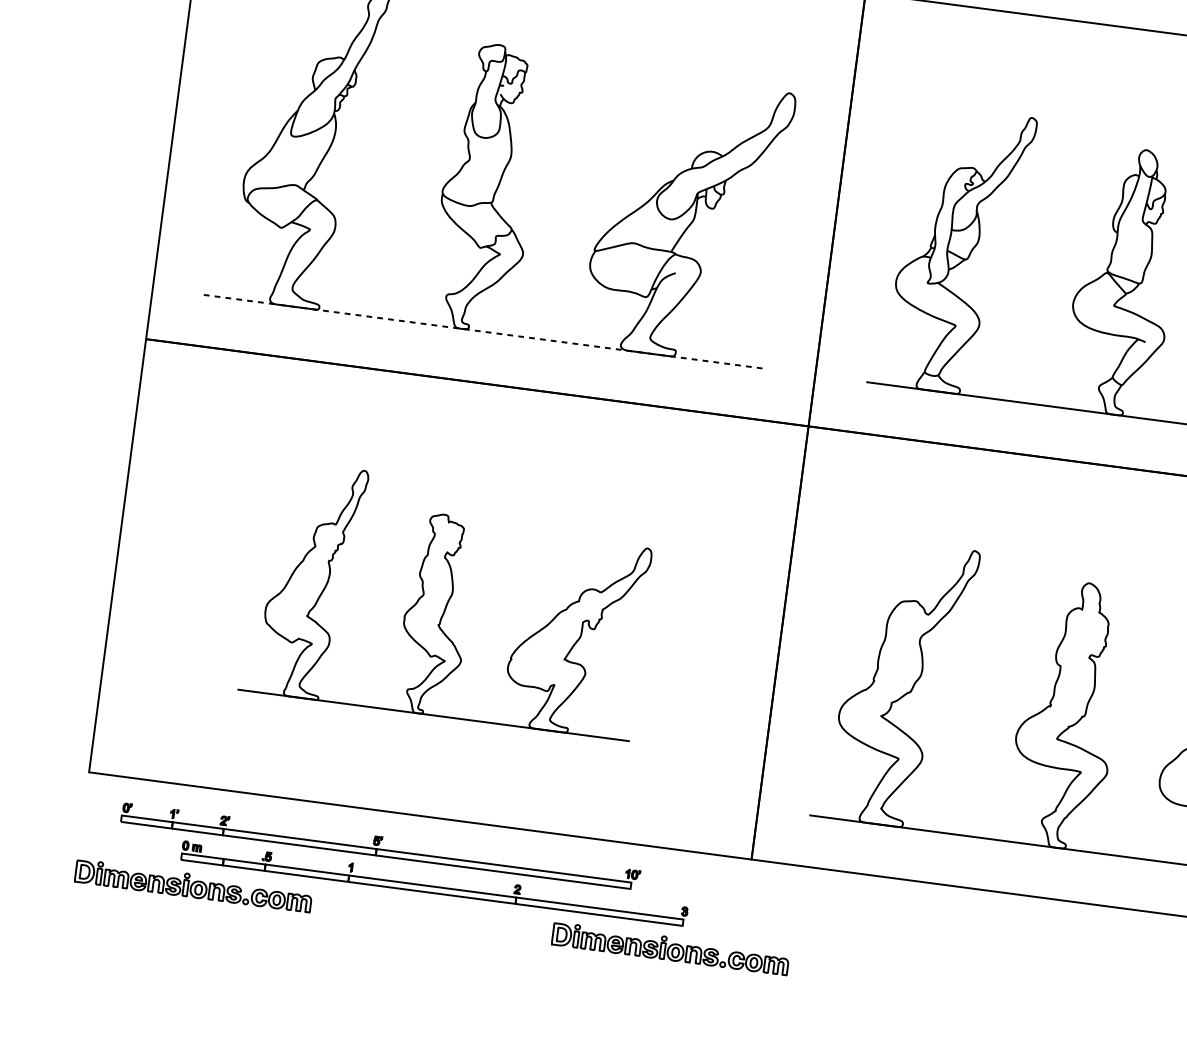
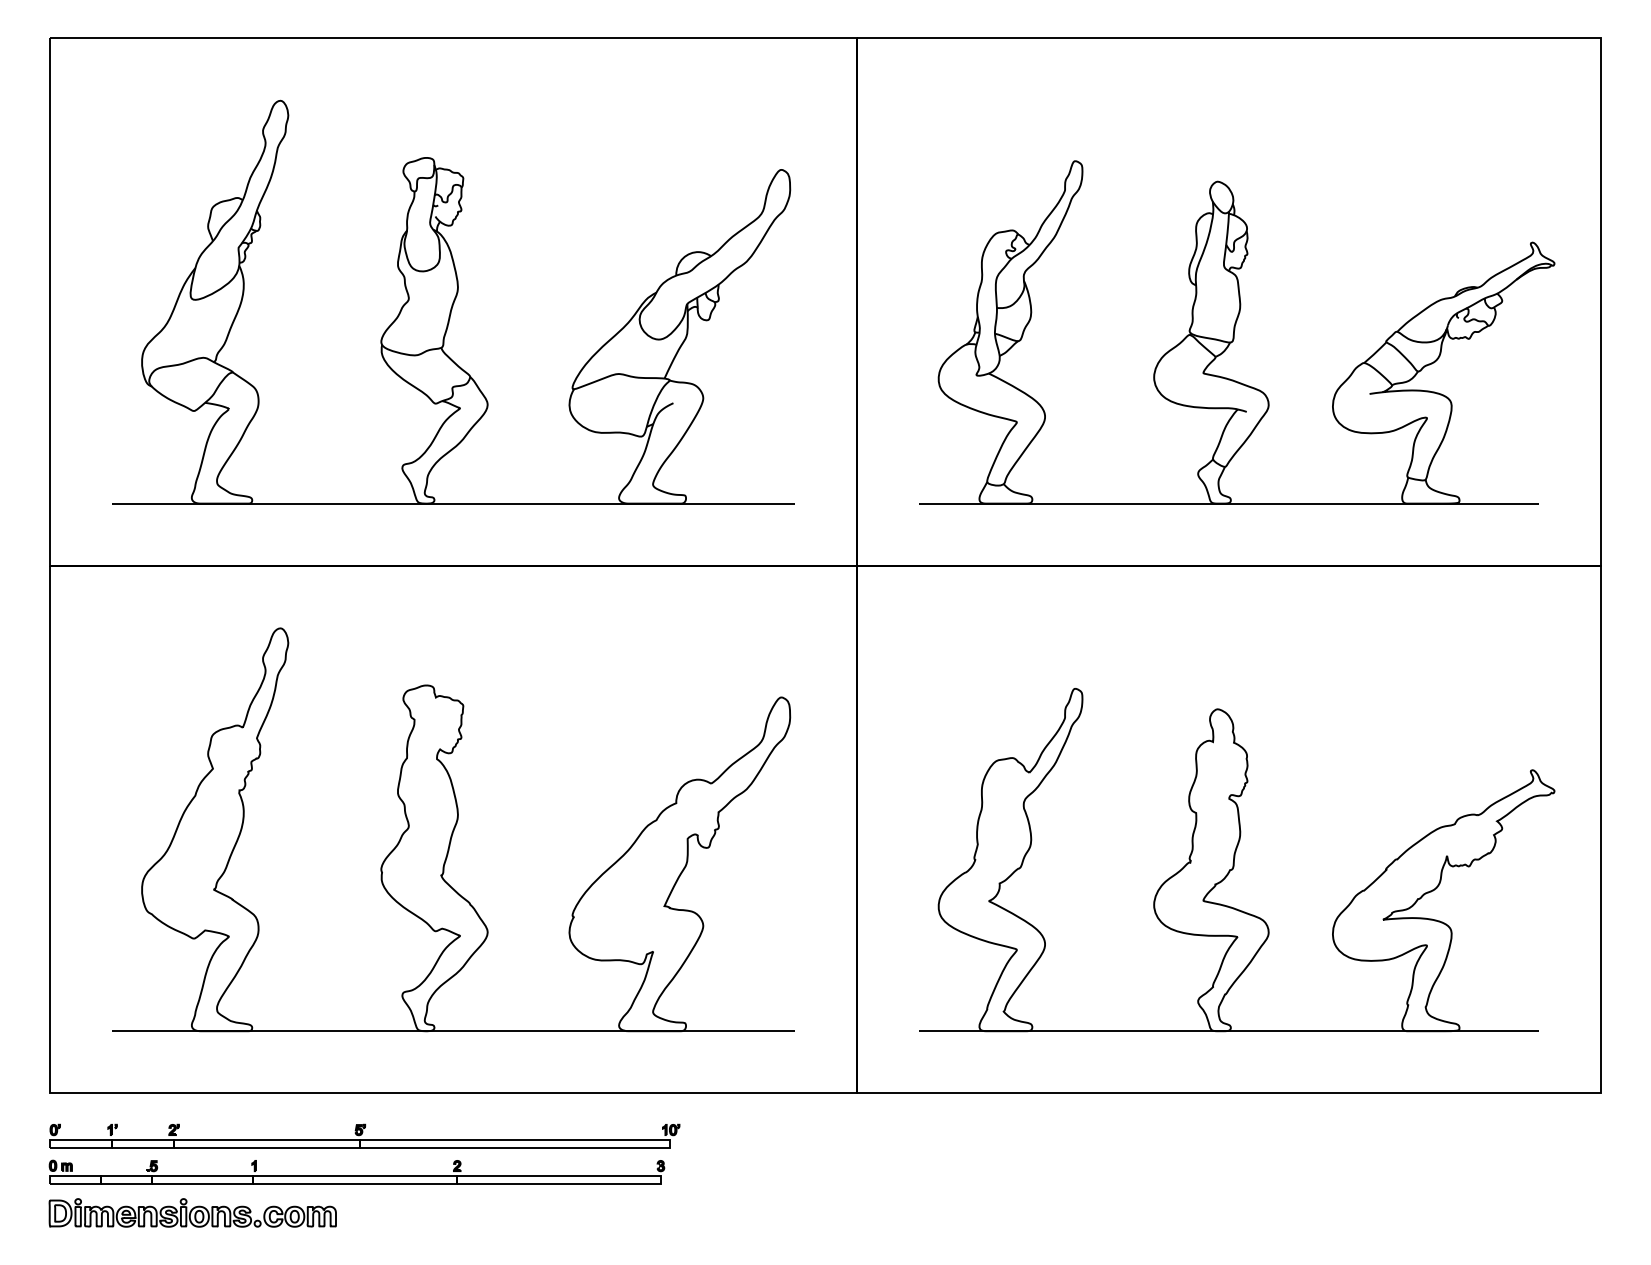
line: (484, 331) -> (453, 503), dashed -> solid
part: (449, 599) -> (453, 829), size x1.43
part: (380, 845) -> (364, 1135), moved
part: (434, 883) -> (356, 1171), moved
part: (670, 948) -> (773, 1212), removed

